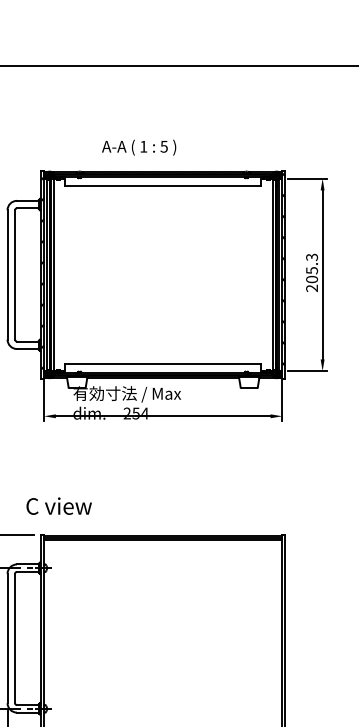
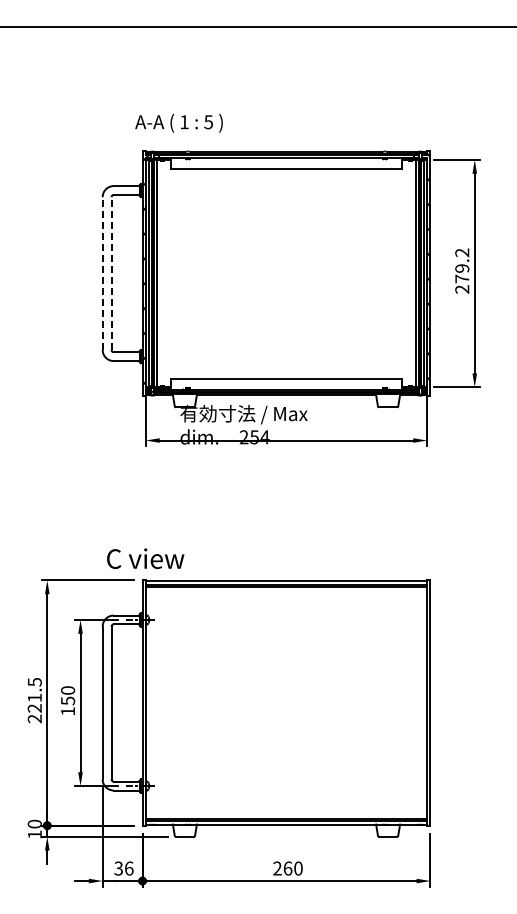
text: (138, 147) -> (178, 123), moved
text: (312, 268) -> (462, 265), 205.3 -> 279.2
line: (7, 274) -> (102, 273), solid -> dashed
line: (15, 274) -> (111, 273), solid -> dashed
text: (59, 505) -> (145, 558), moved

